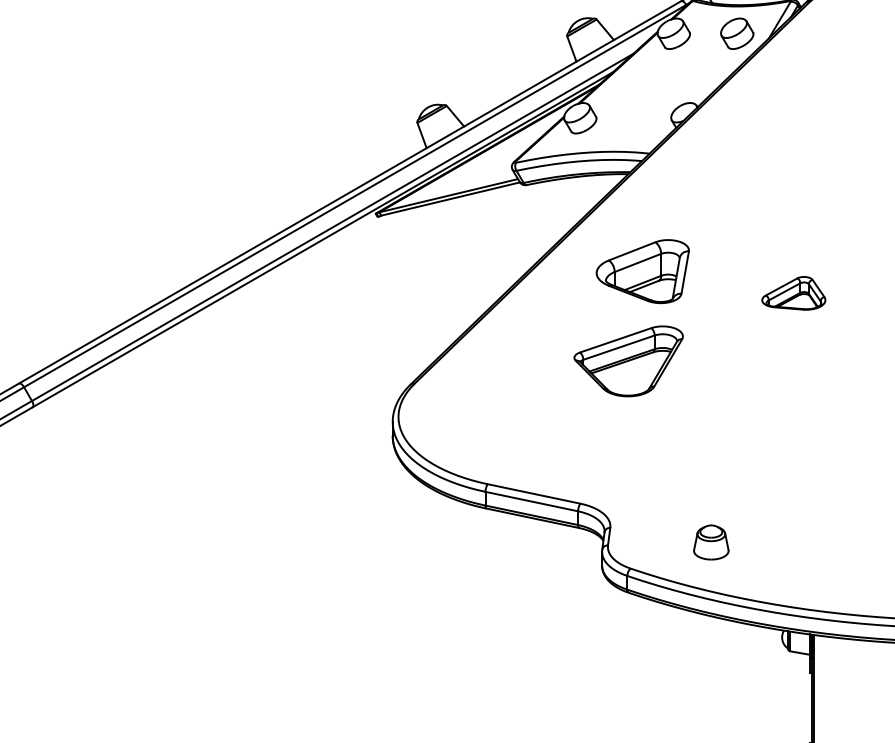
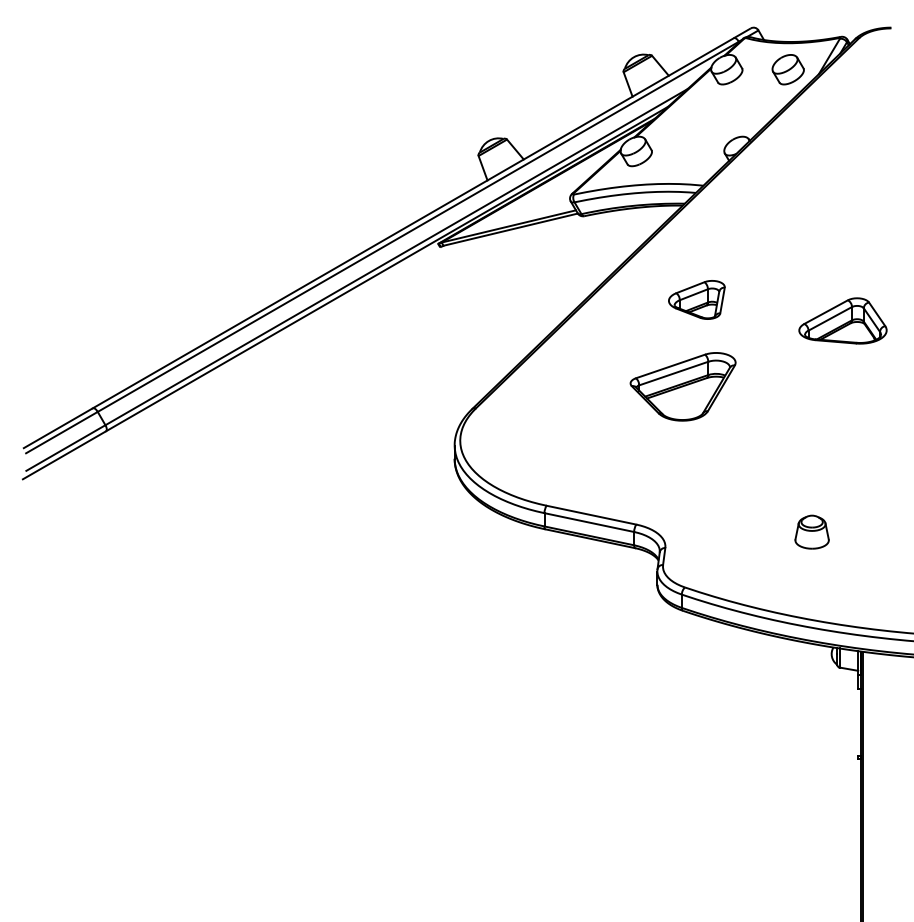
part: (642, 271) -> (696, 299), size x0.62
part: (793, 292) -> (842, 320), size x1.43
part: (710, 541) -> (811, 531), moved

